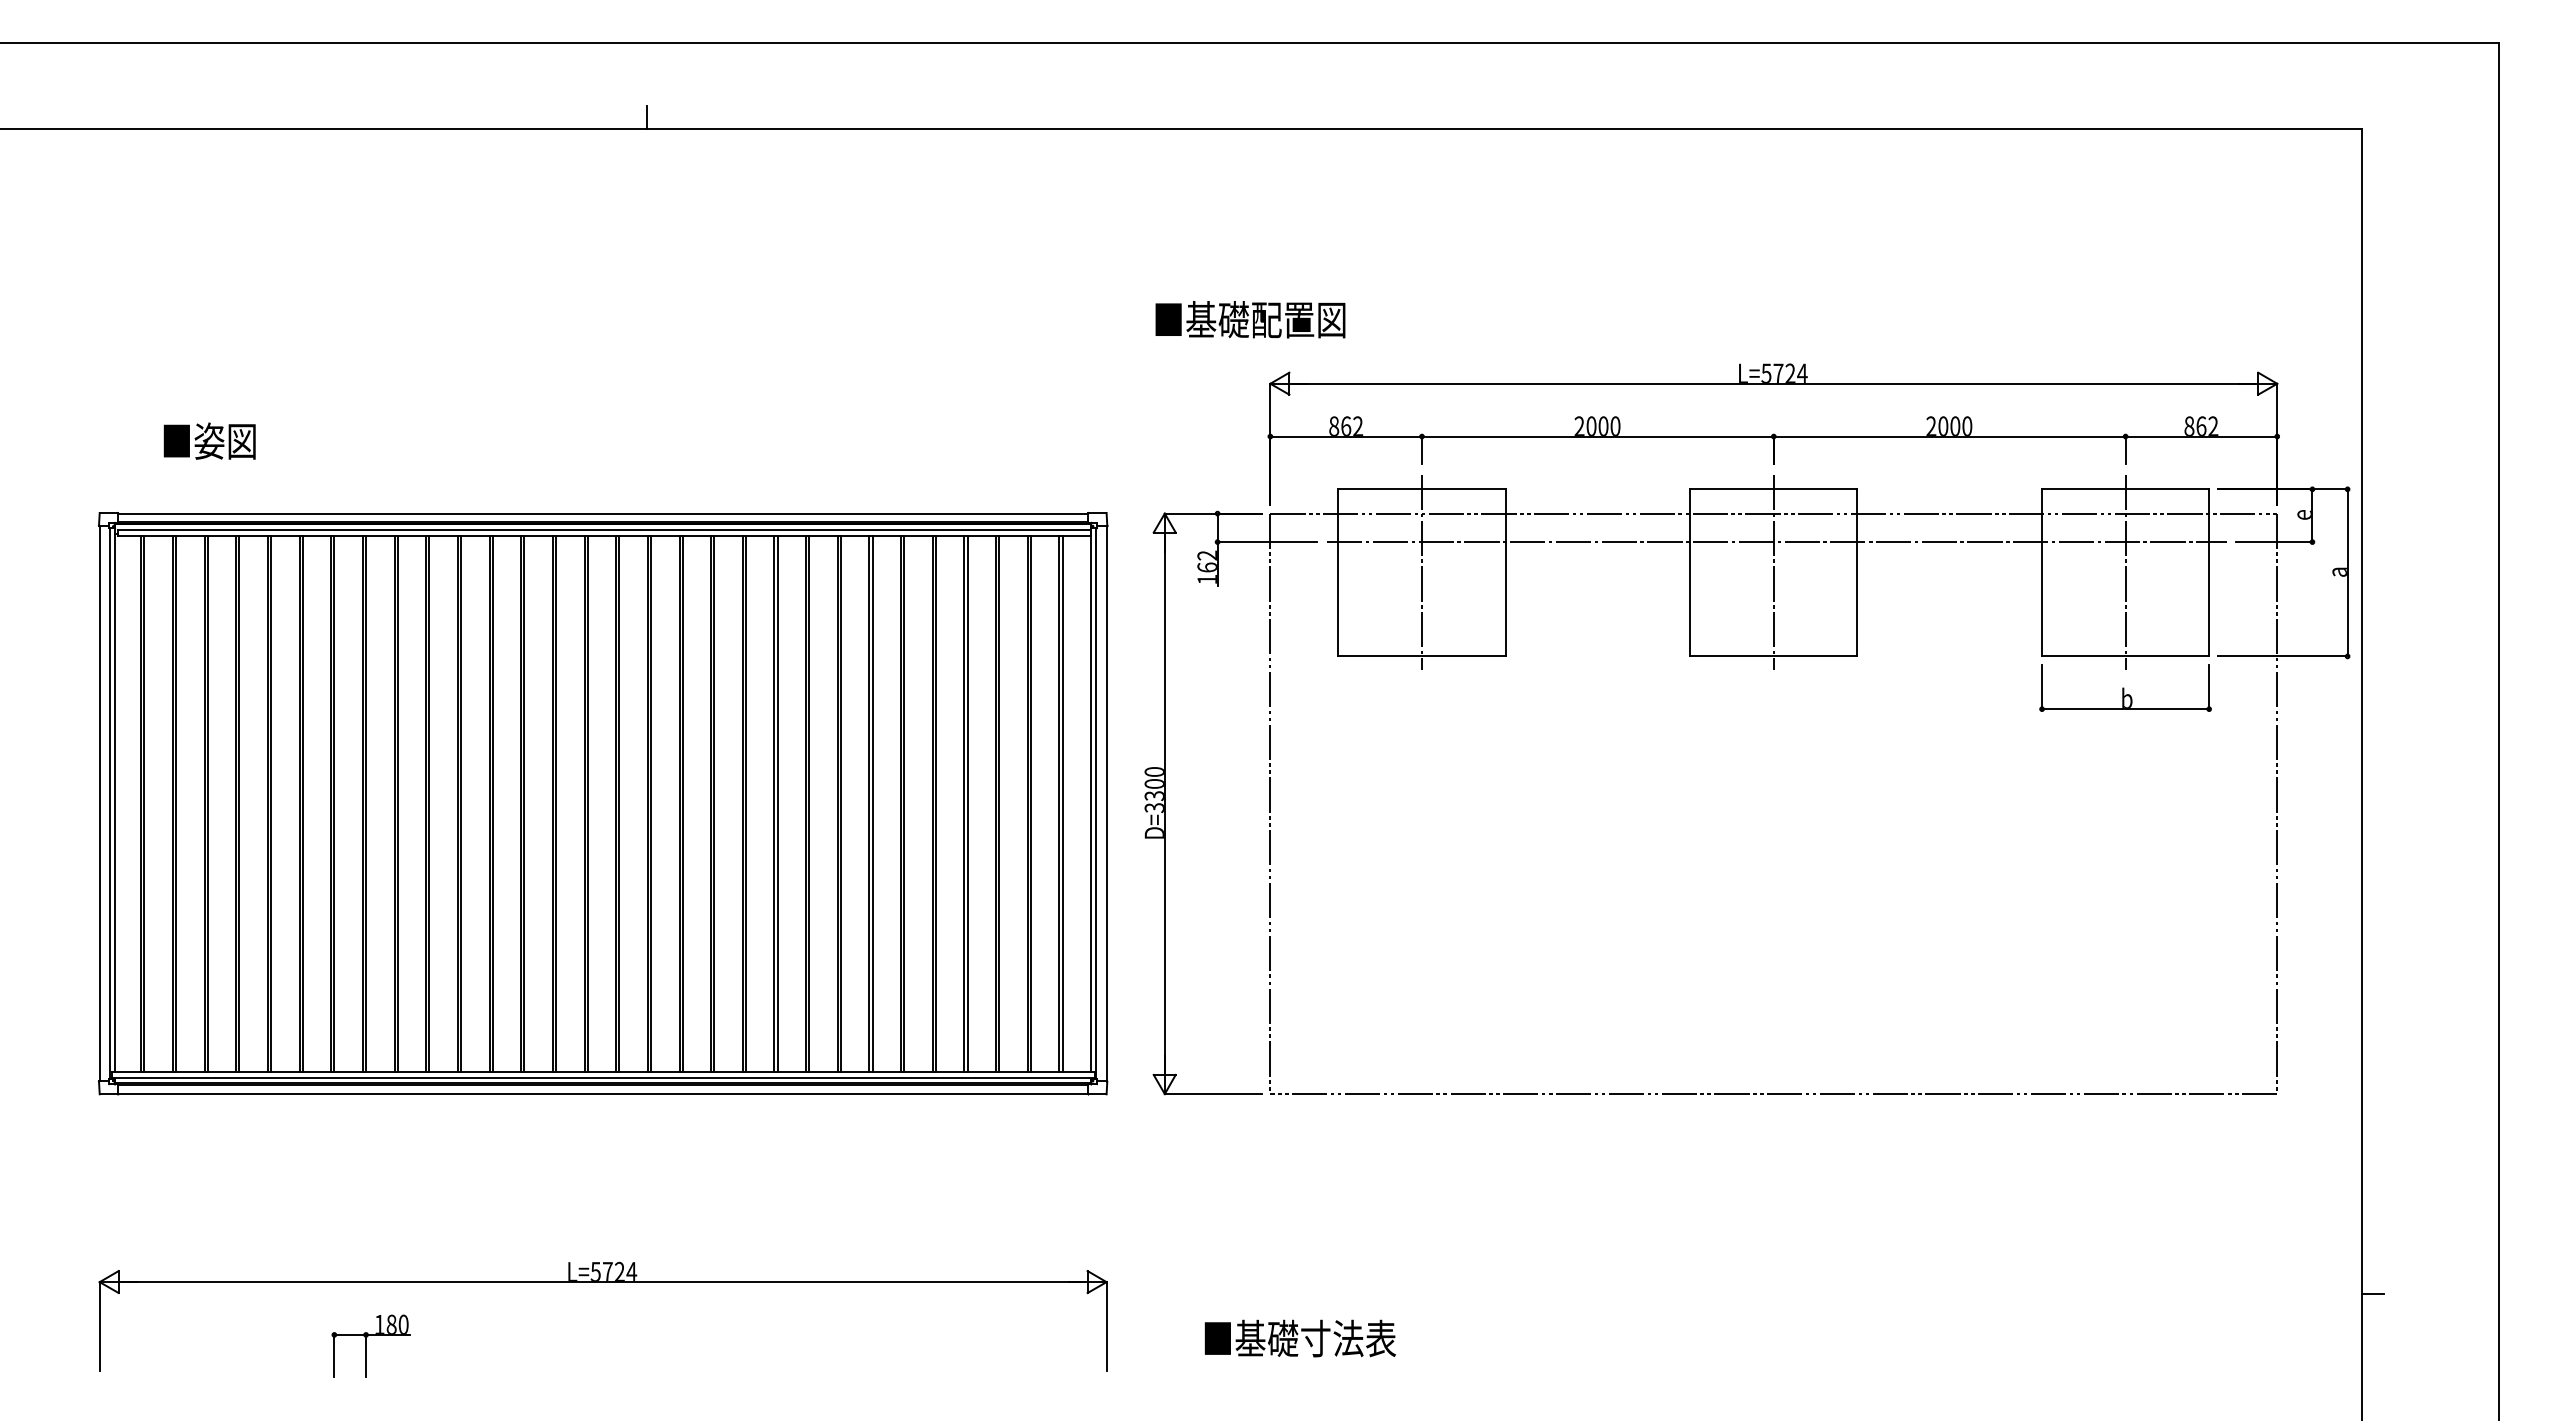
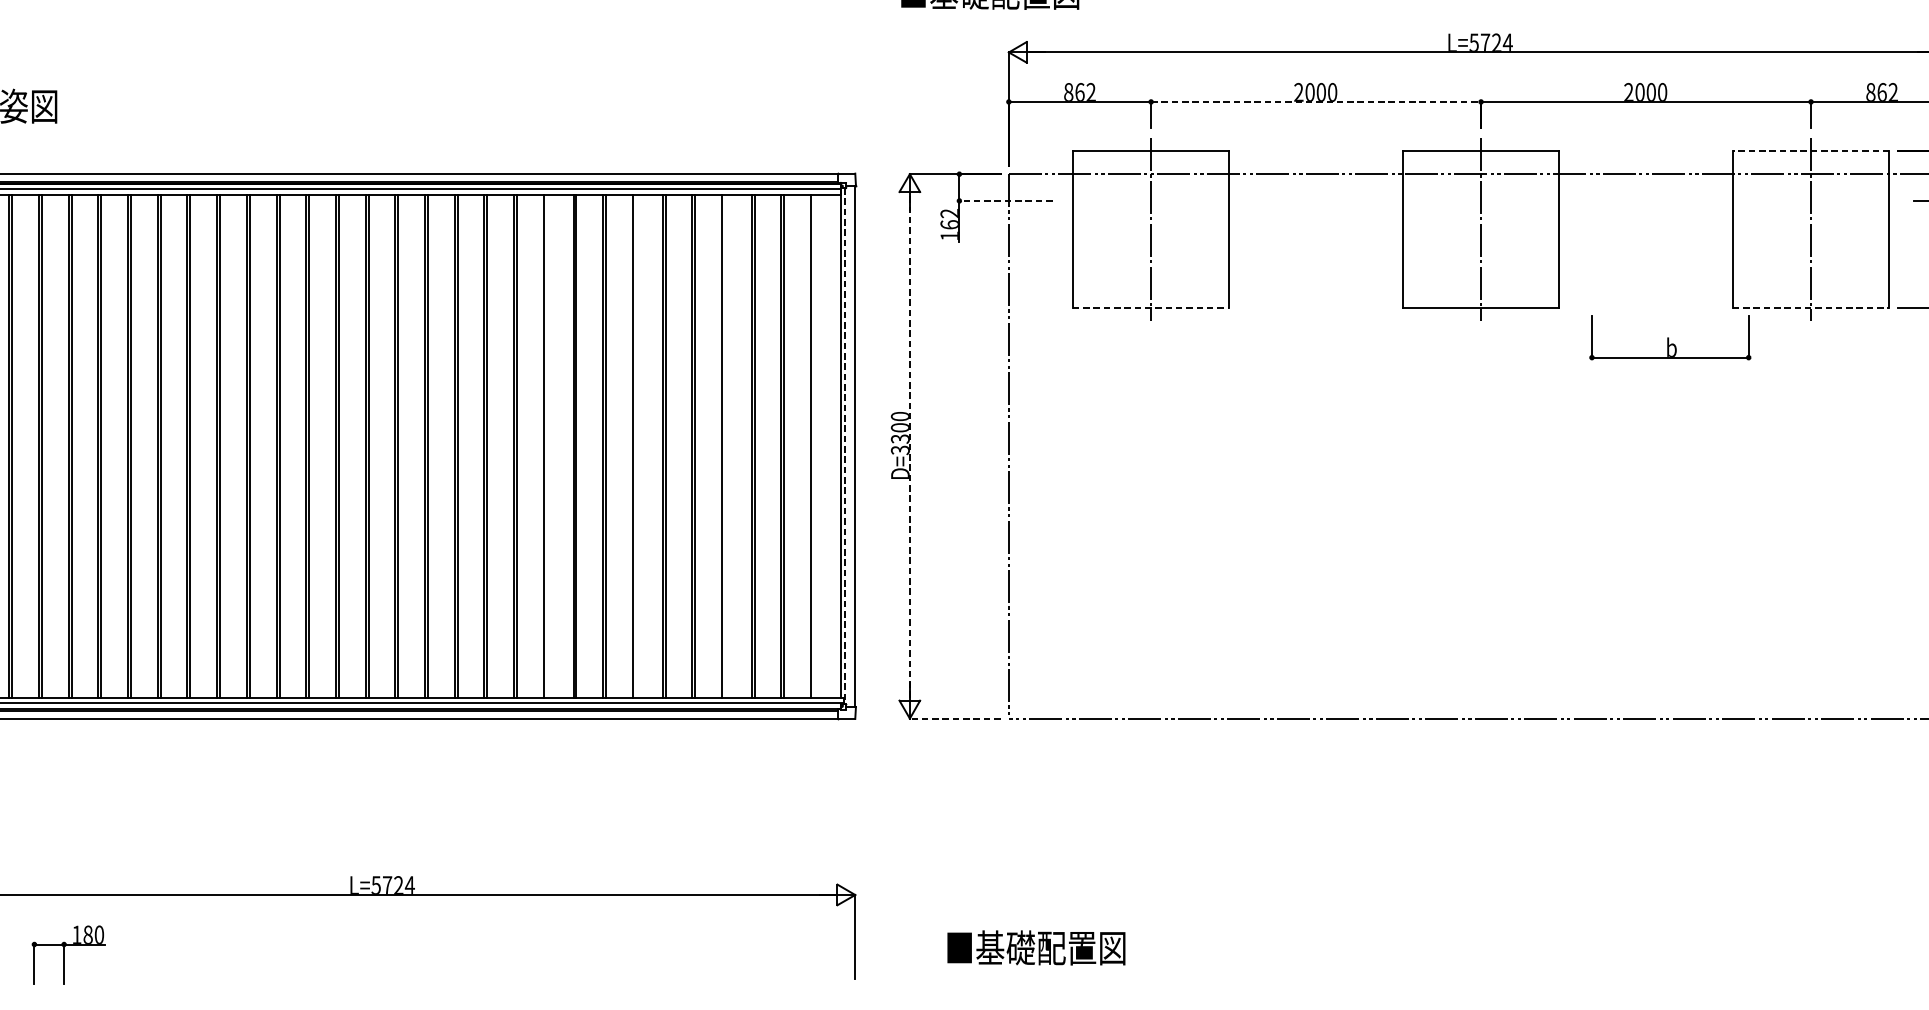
line: (1597, 436) -> (1315, 101), solid -> dashed
line: (2125, 489) -> (1810, 151), solid -> dashed
line: (1267, 542) -> (1006, 201), solid -> dashed
line: (1776, 542) -> (1483, 201), removed
line: (1422, 656) -> (1151, 308), solid -> dashed
line: (2125, 656) -> (1810, 308), solid -> dashed
part: (2125, 687) -> (1670, 337), moved
line: (777, 803) -> (546, 446), removed
line: (872, 803) -> (635, 446), removed
line: (967, 803) -> (724, 446), removed
line: (1062, 803) -> (813, 446), removed
line: (1164, 803) -> (909, 446), solid -> dashed
line: (1096, 804) -> (845, 447), solid -> dashed
line: (1212, 1094) -> (954, 719), solid -> dashed
text: (1348, 1338) -> (1082, 947), ■基礎寸法表 -> ■基礎配置図
part: (370, 1345) -> (68, 954), moved

